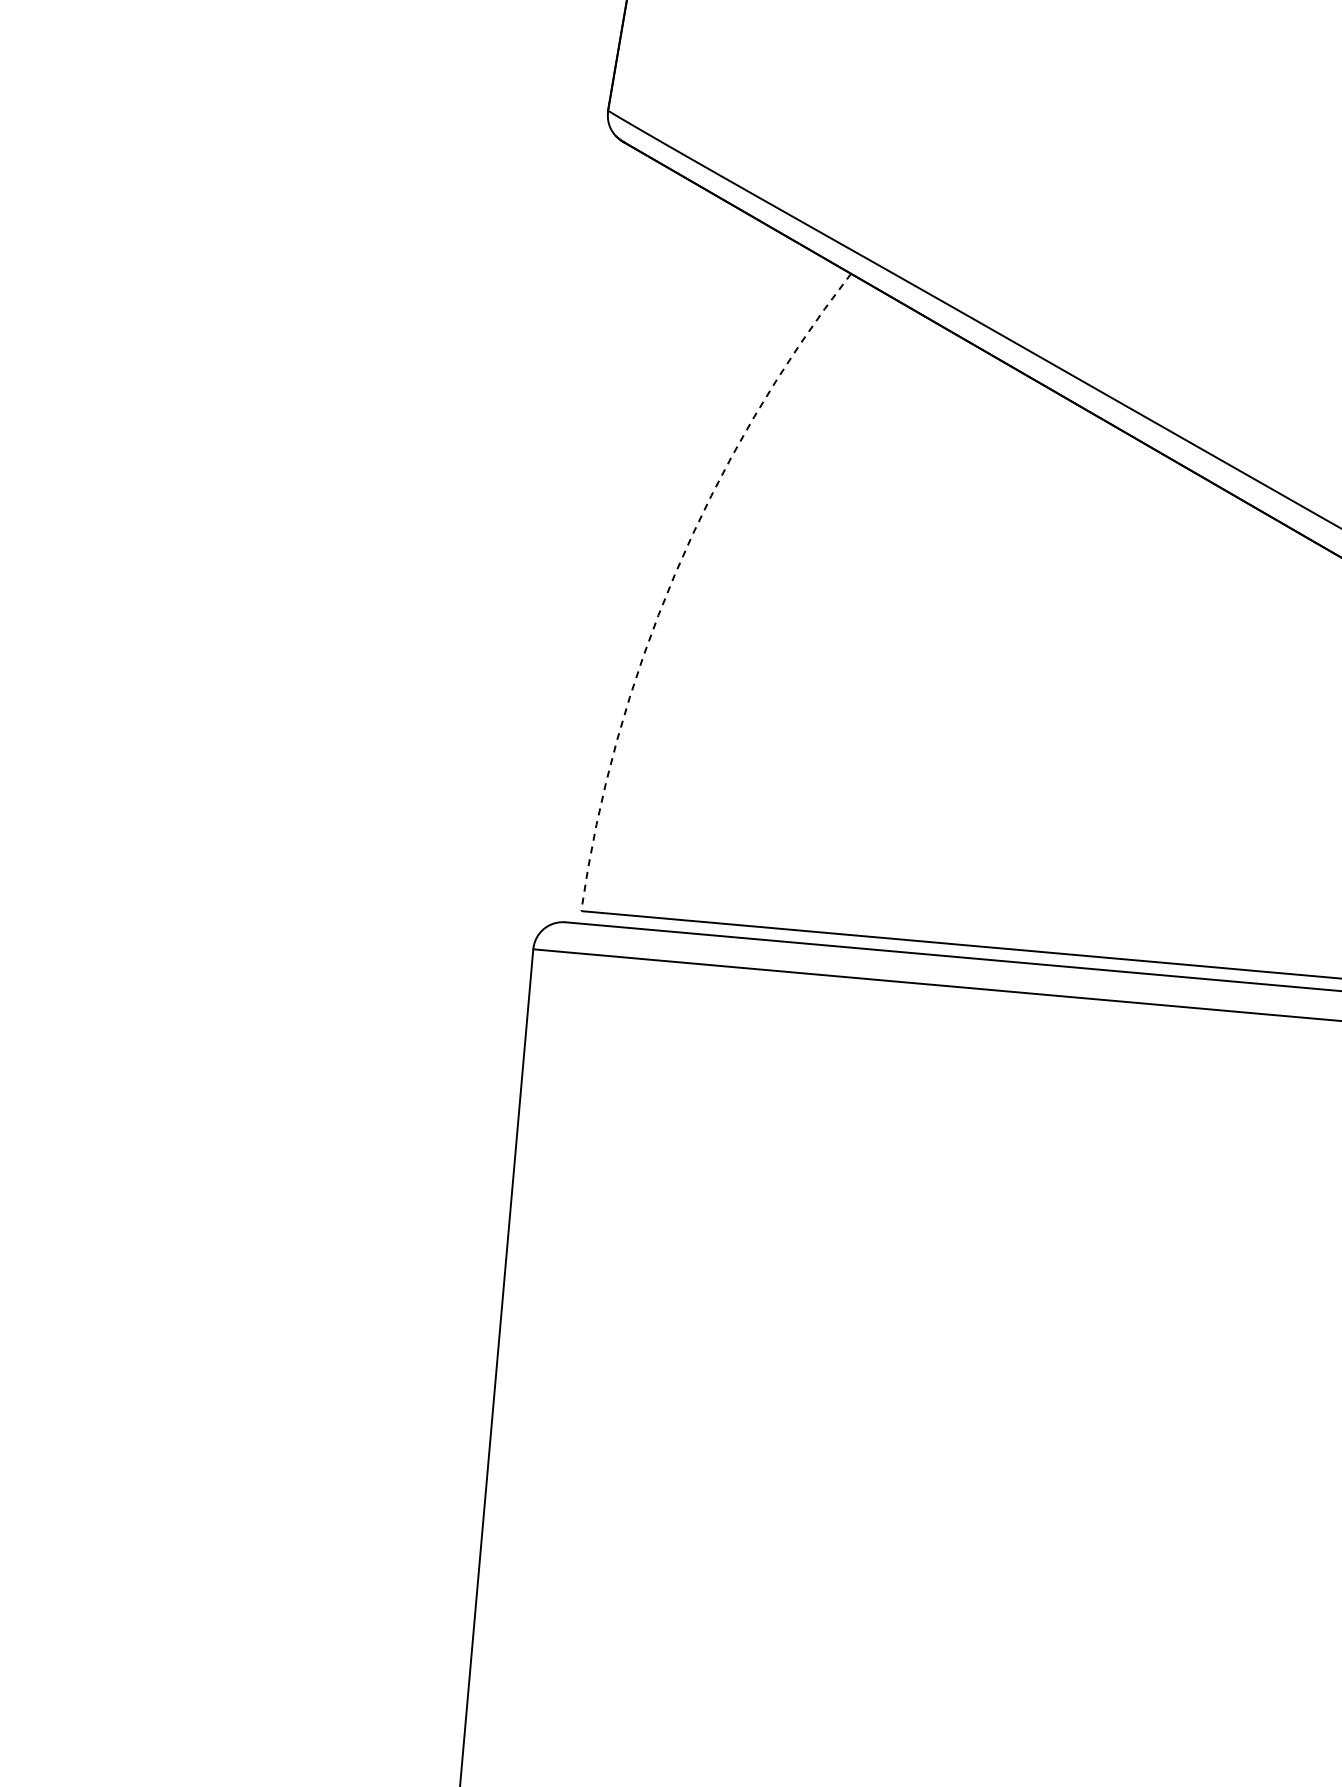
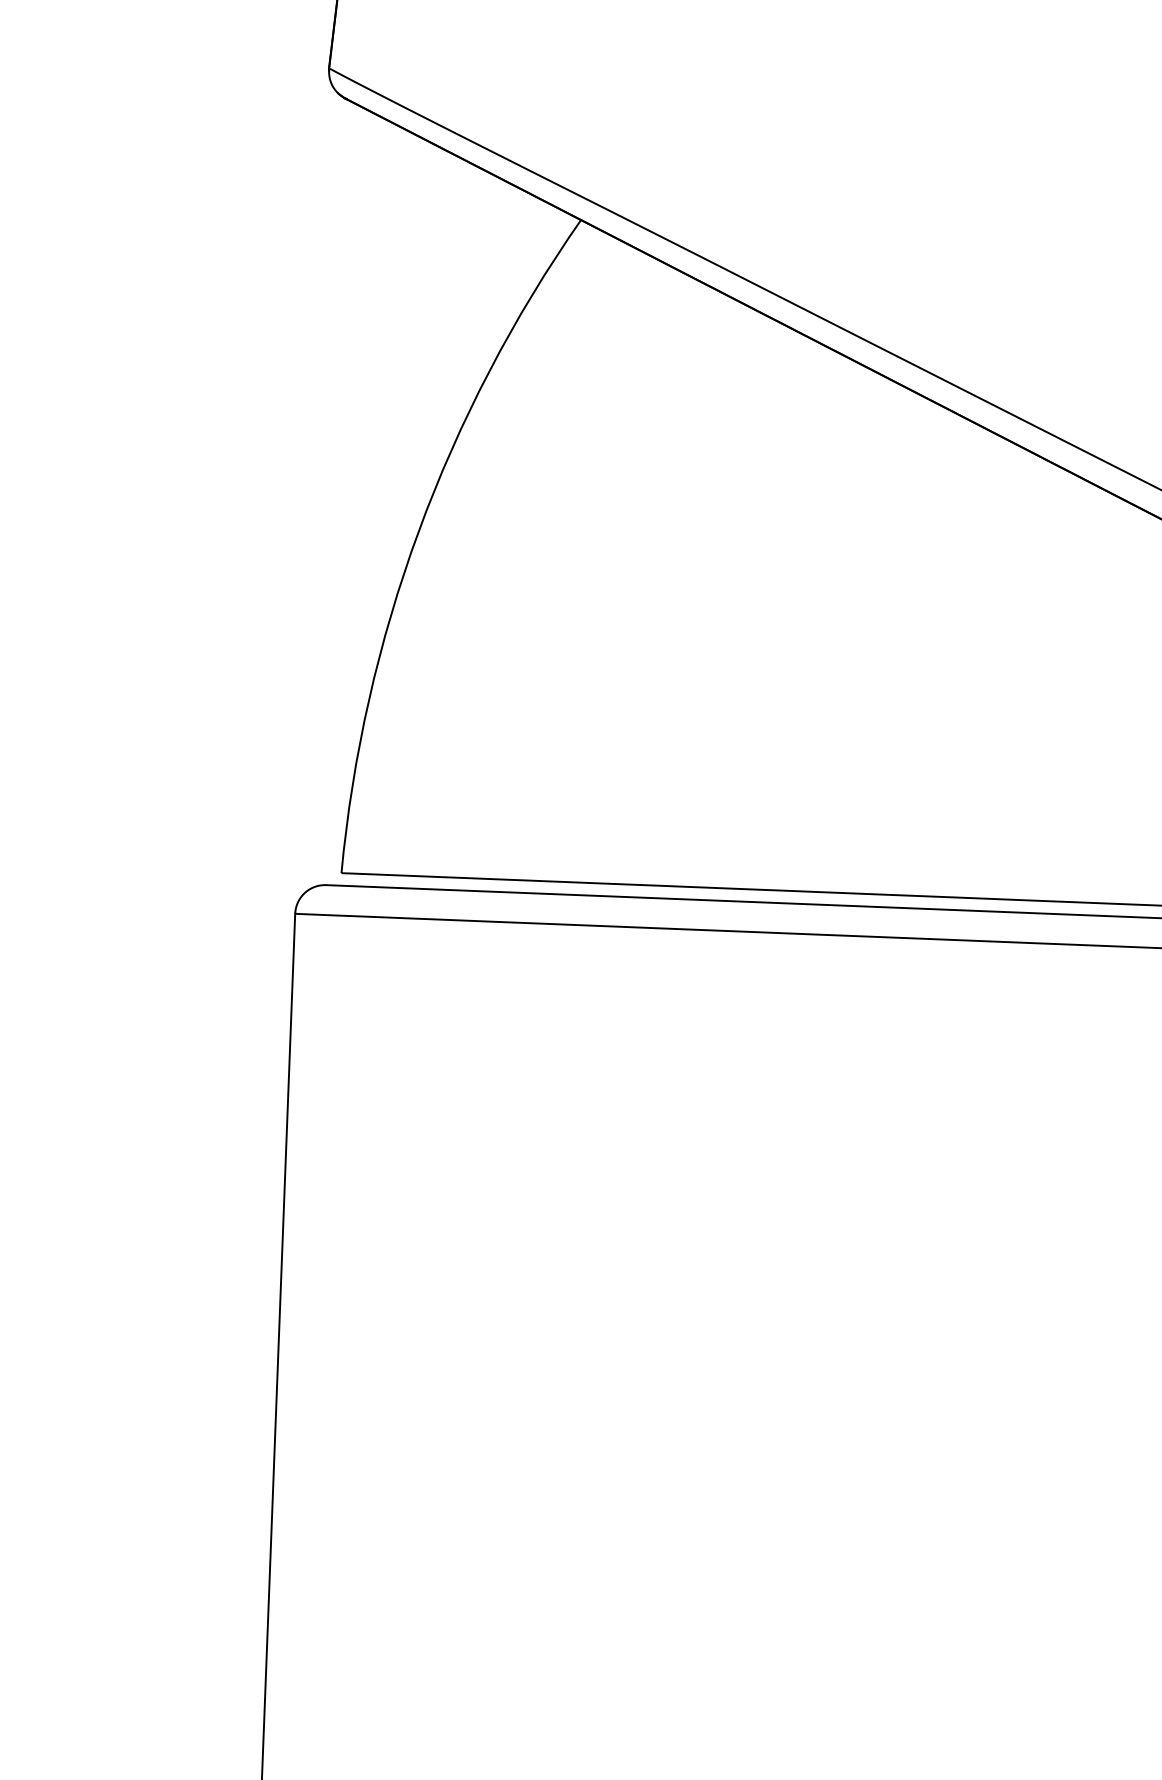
arc: (674, 574) -> (418, 530), dashed -> solid

